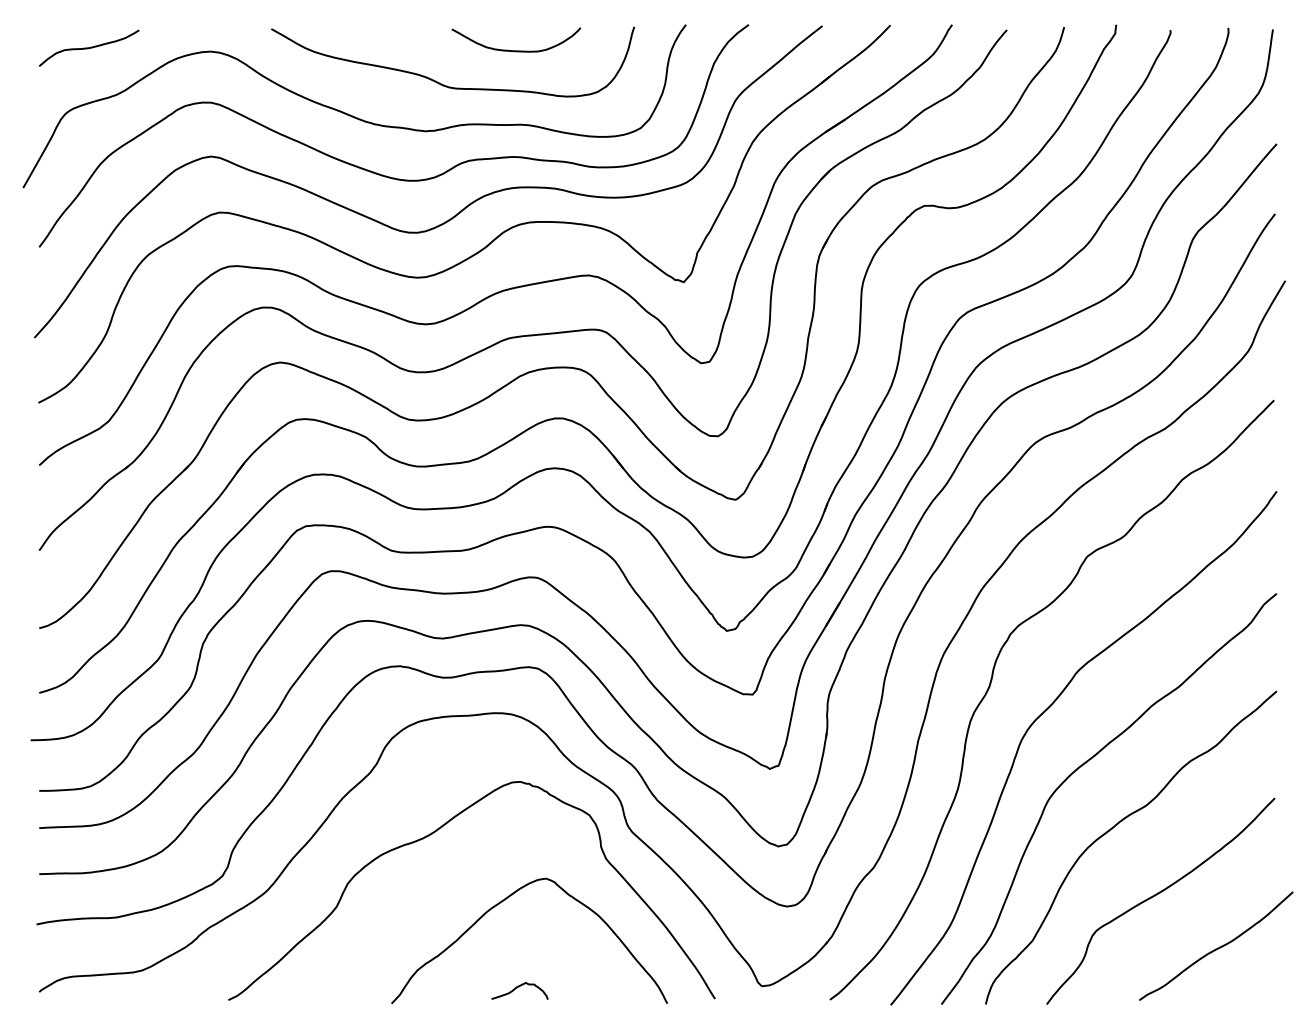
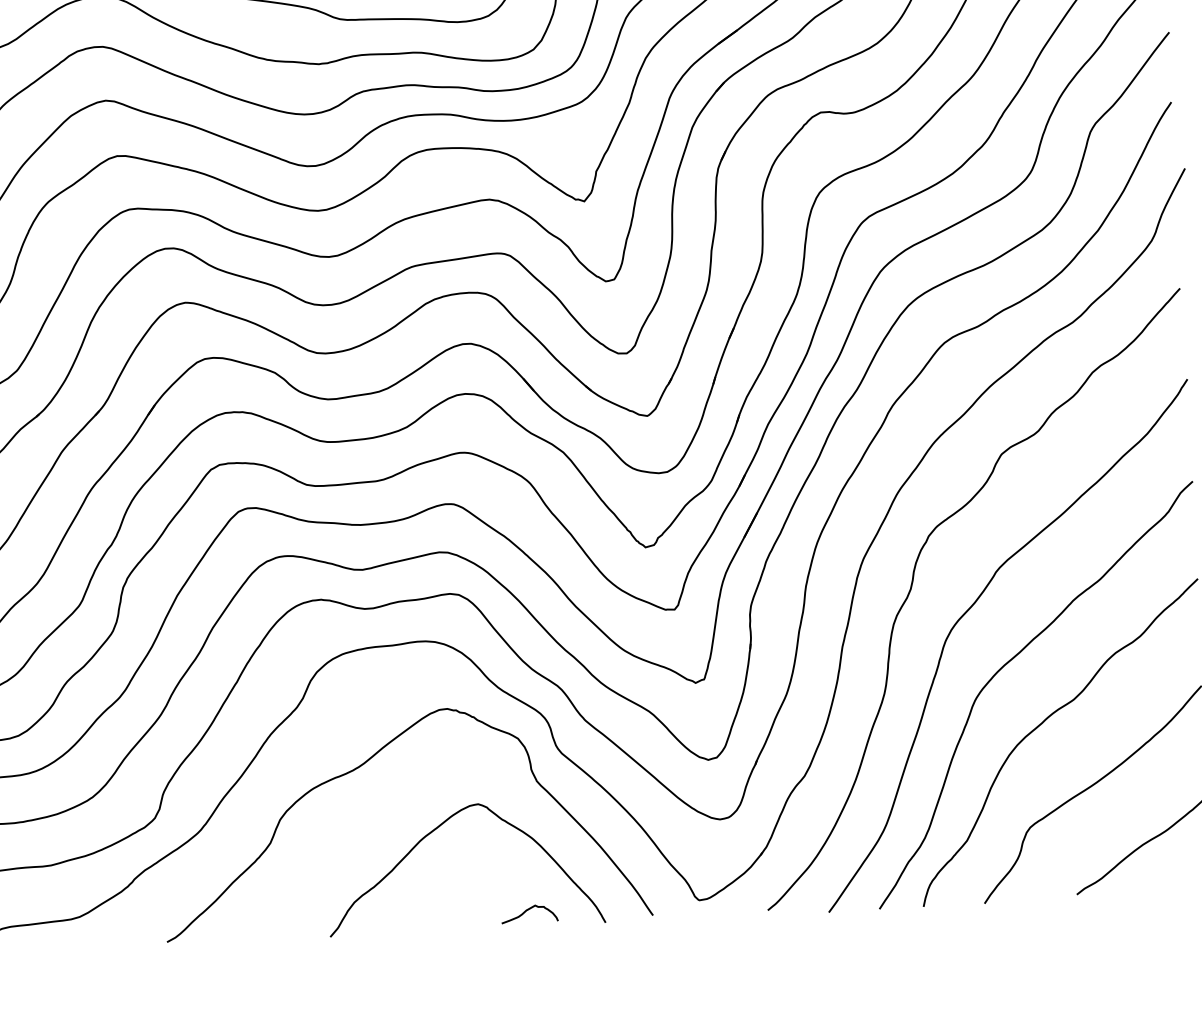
curve: (517, 988) -> (527, 911), moved

